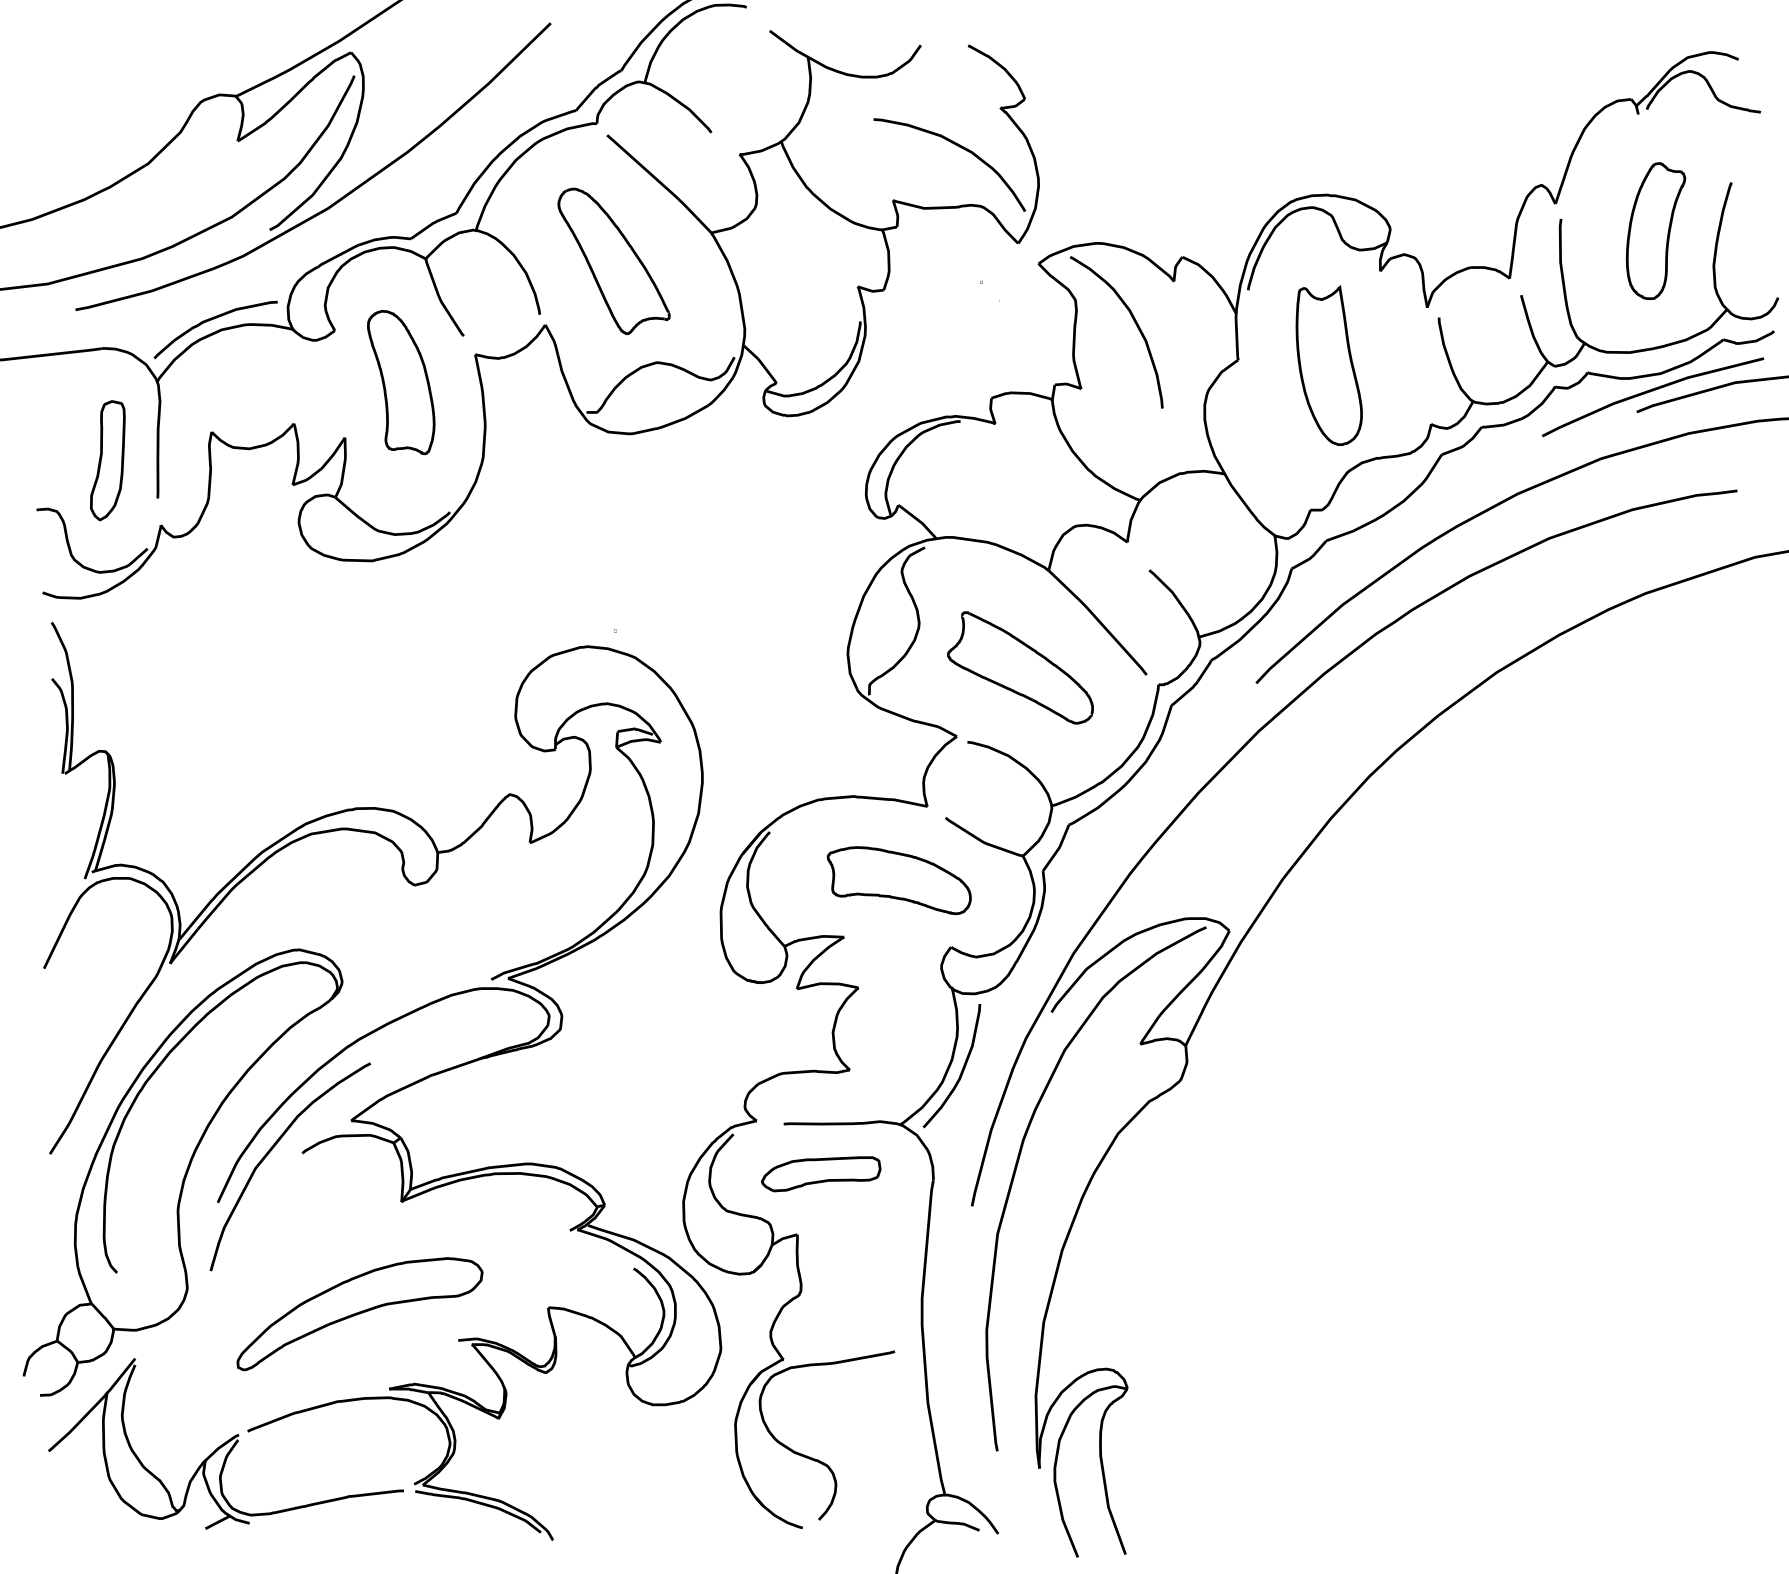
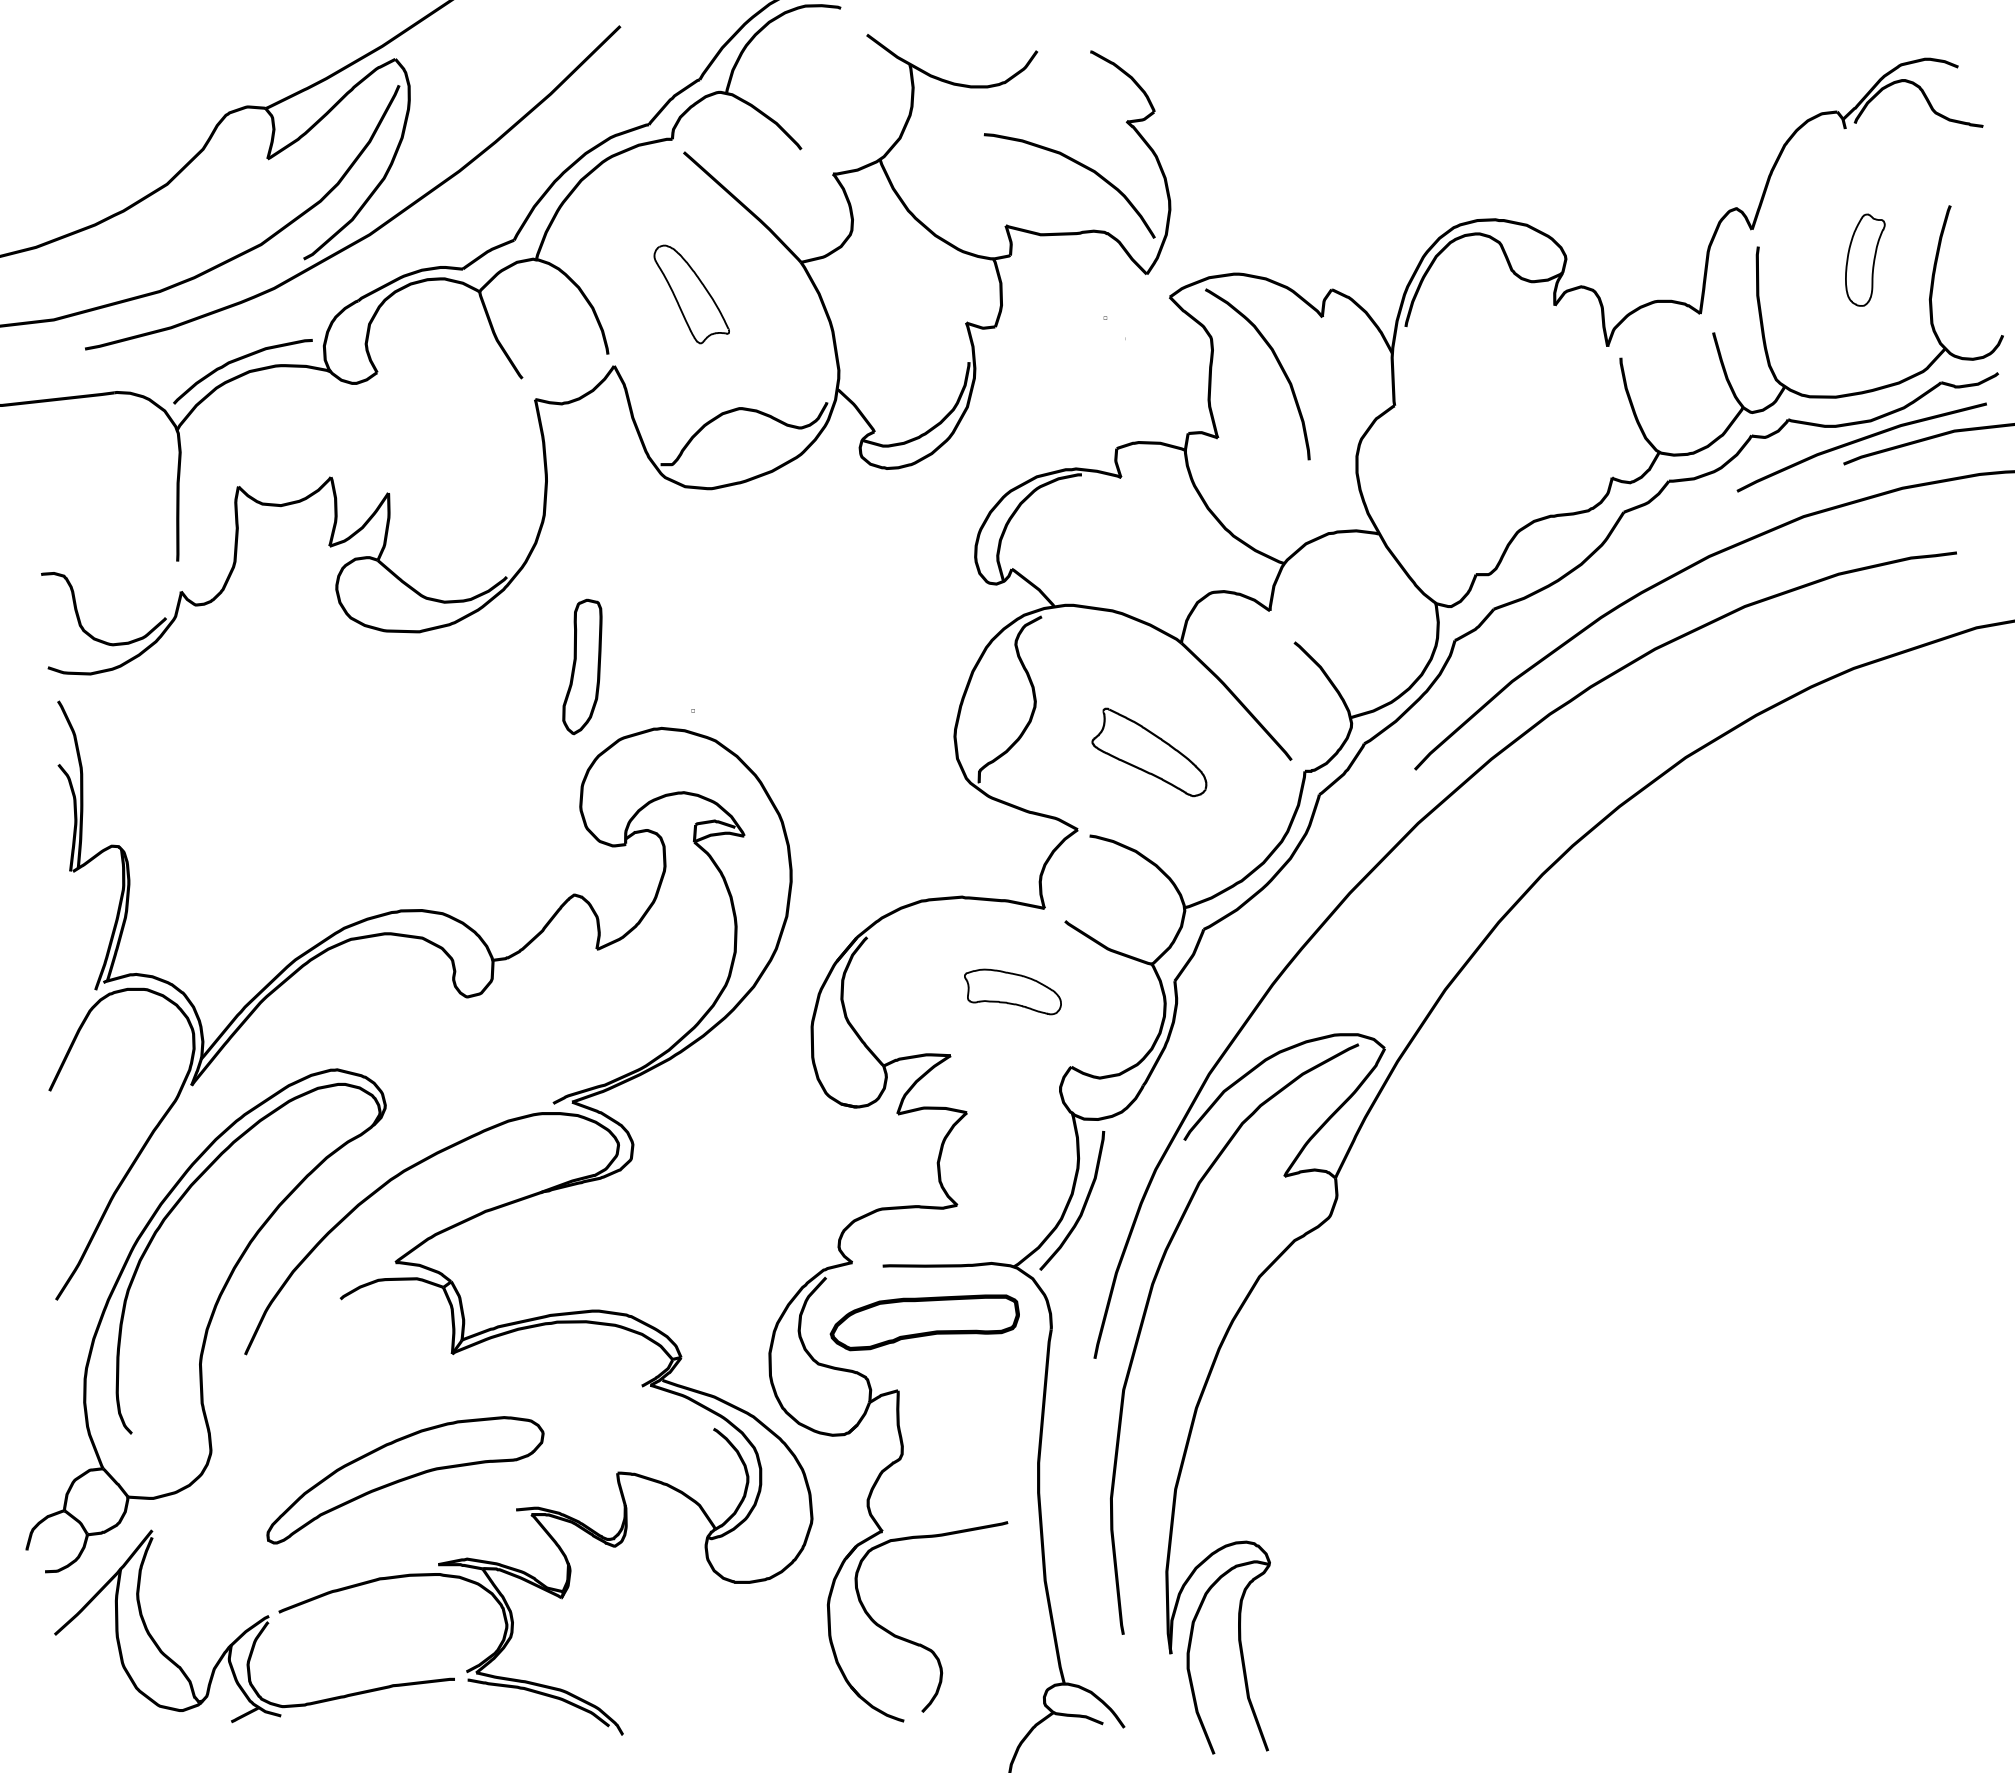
part: (1656, 230) -> (1865, 259), size x0.6
part: (613, 261) -> (691, 294), size x0.6
part: (1329, 365) -> (1497, 411), removed
part: (400, 382) -> (451, 430), removed
part: (107, 460) -> (582, 666), moved
part: (1020, 668) -> (1149, 752), size x0.7
part: (898, 880) -> (1012, 991), size x0.6
curve: (270, 1152) -> (304, 1298), removed
part: (820, 1174) -> (924, 1322), size x1.4

